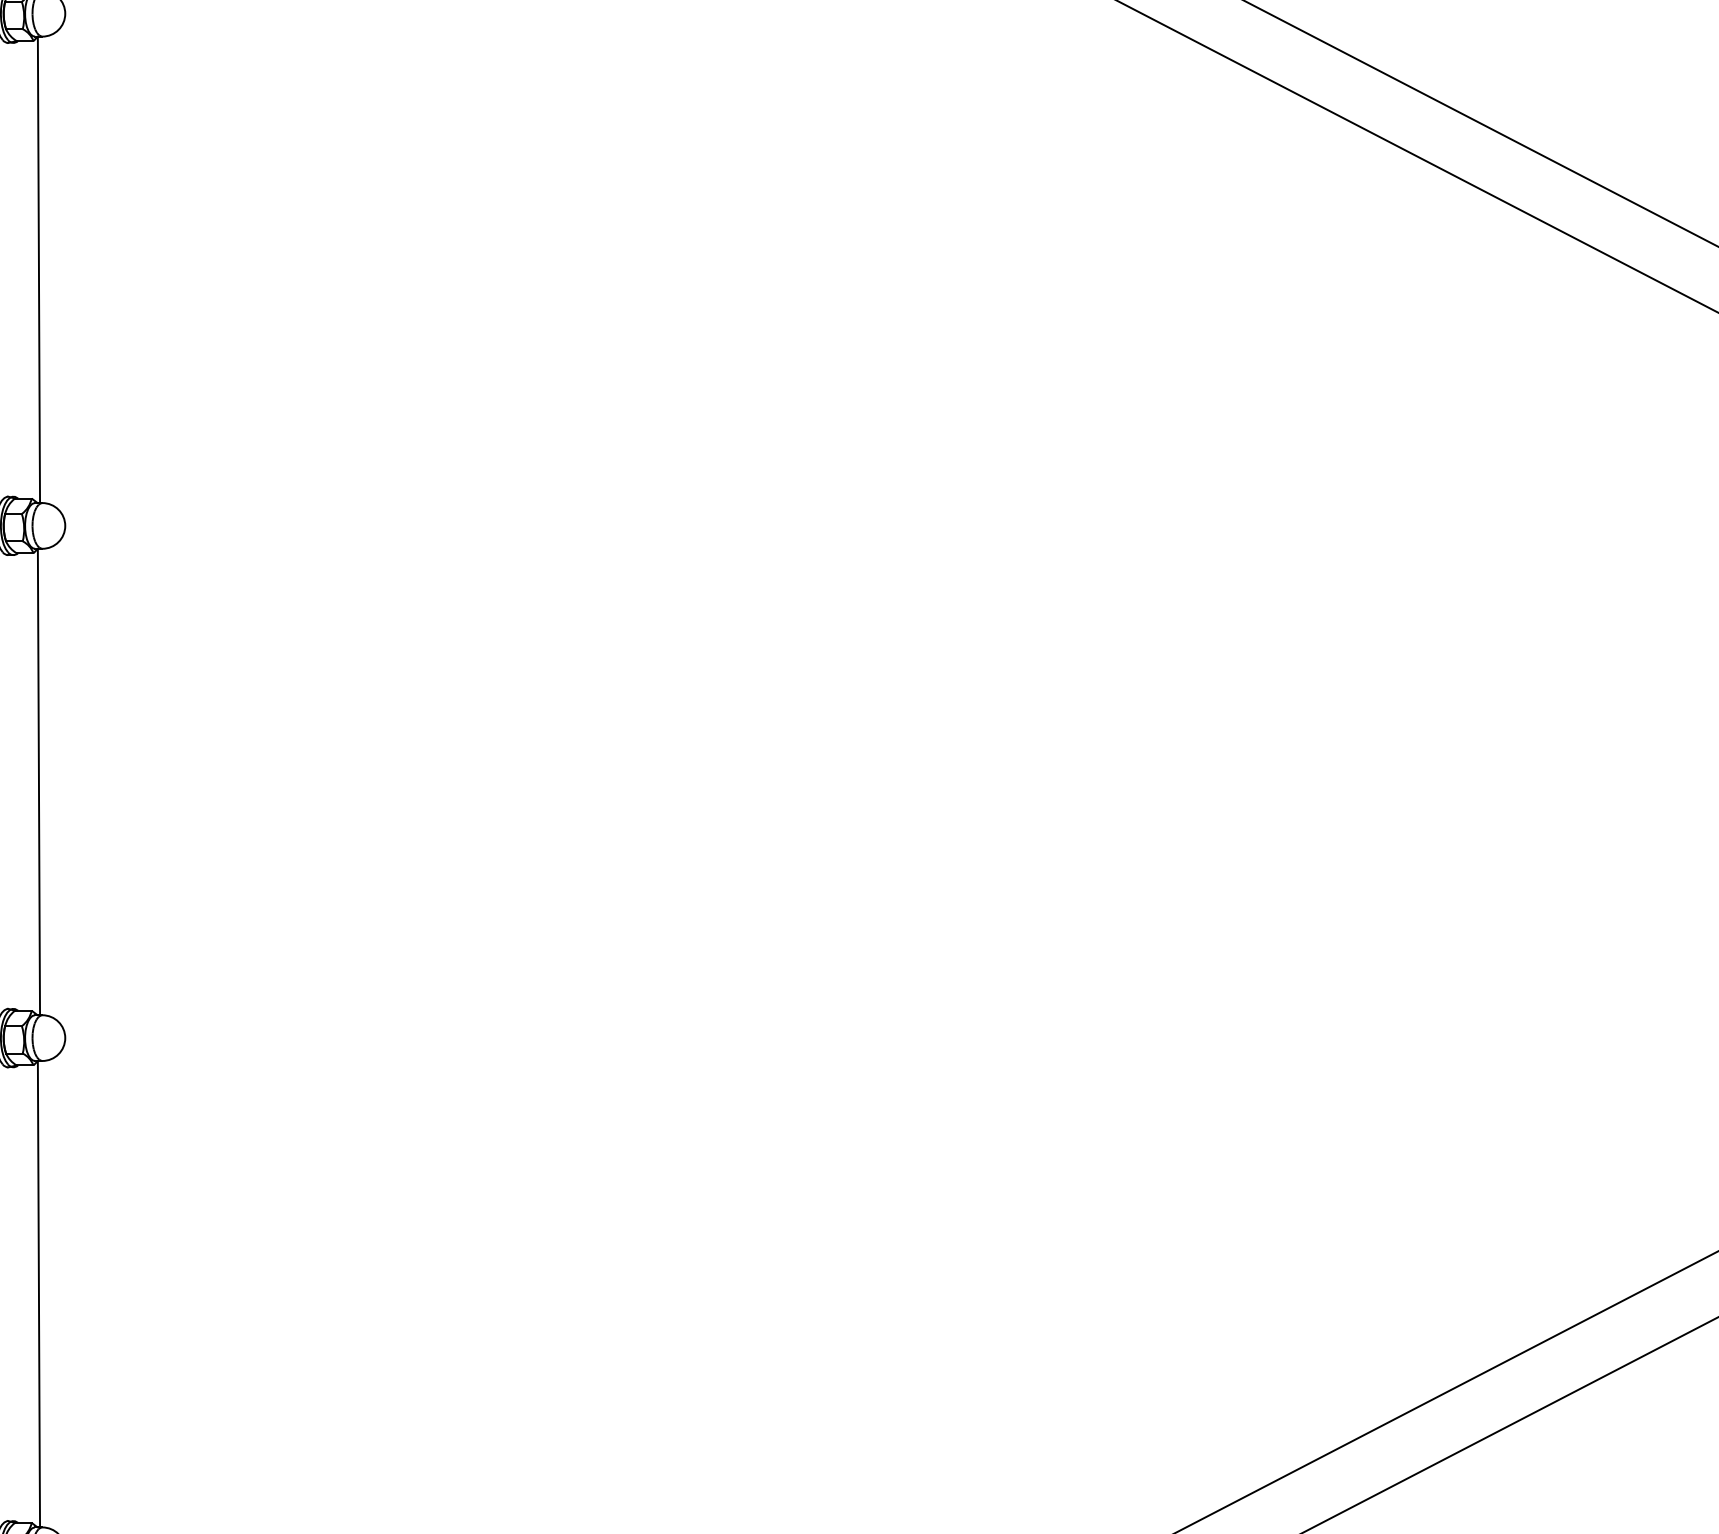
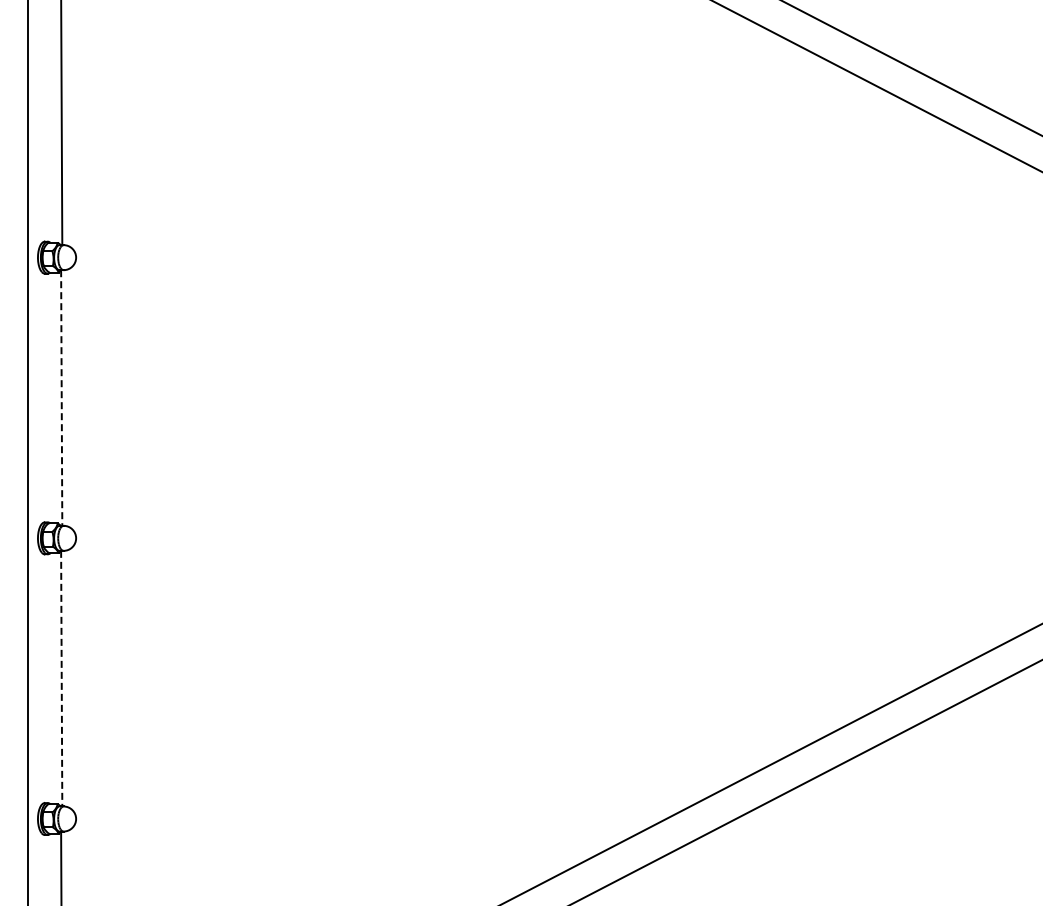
line: (38, 782) -> (61, 398), solid -> dashed
line: (38, 1293) -> (61, 678), solid -> dashed

